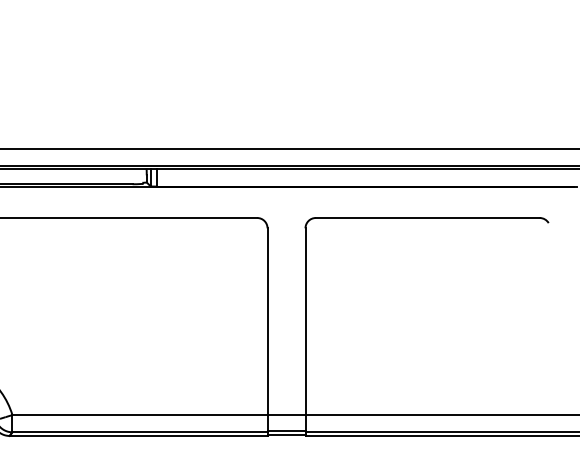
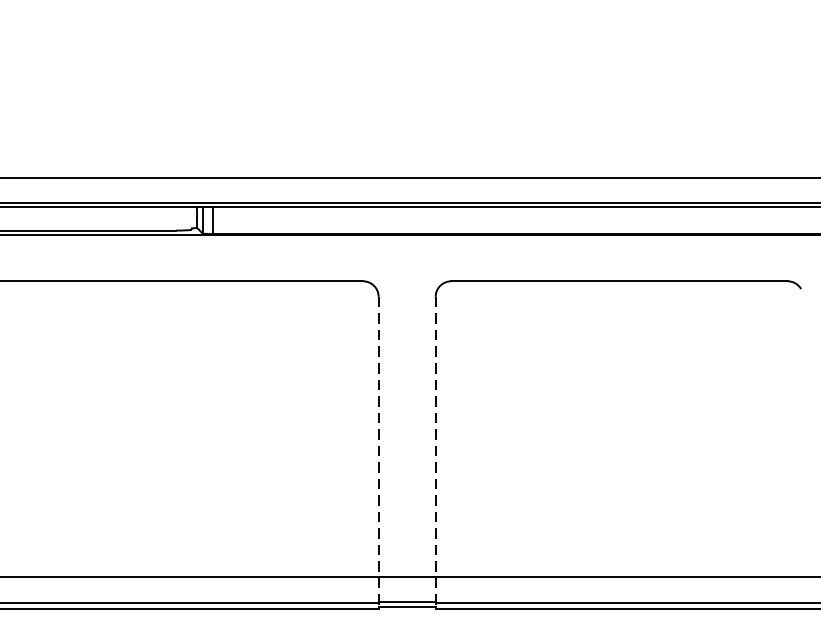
line: (267, 332) -> (378, 453), solid -> dashed
line: (305, 332) -> (435, 453), solid -> dashed

